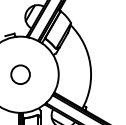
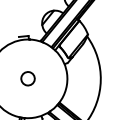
circle: (20, 74) -> (28, 78), size x0.7

